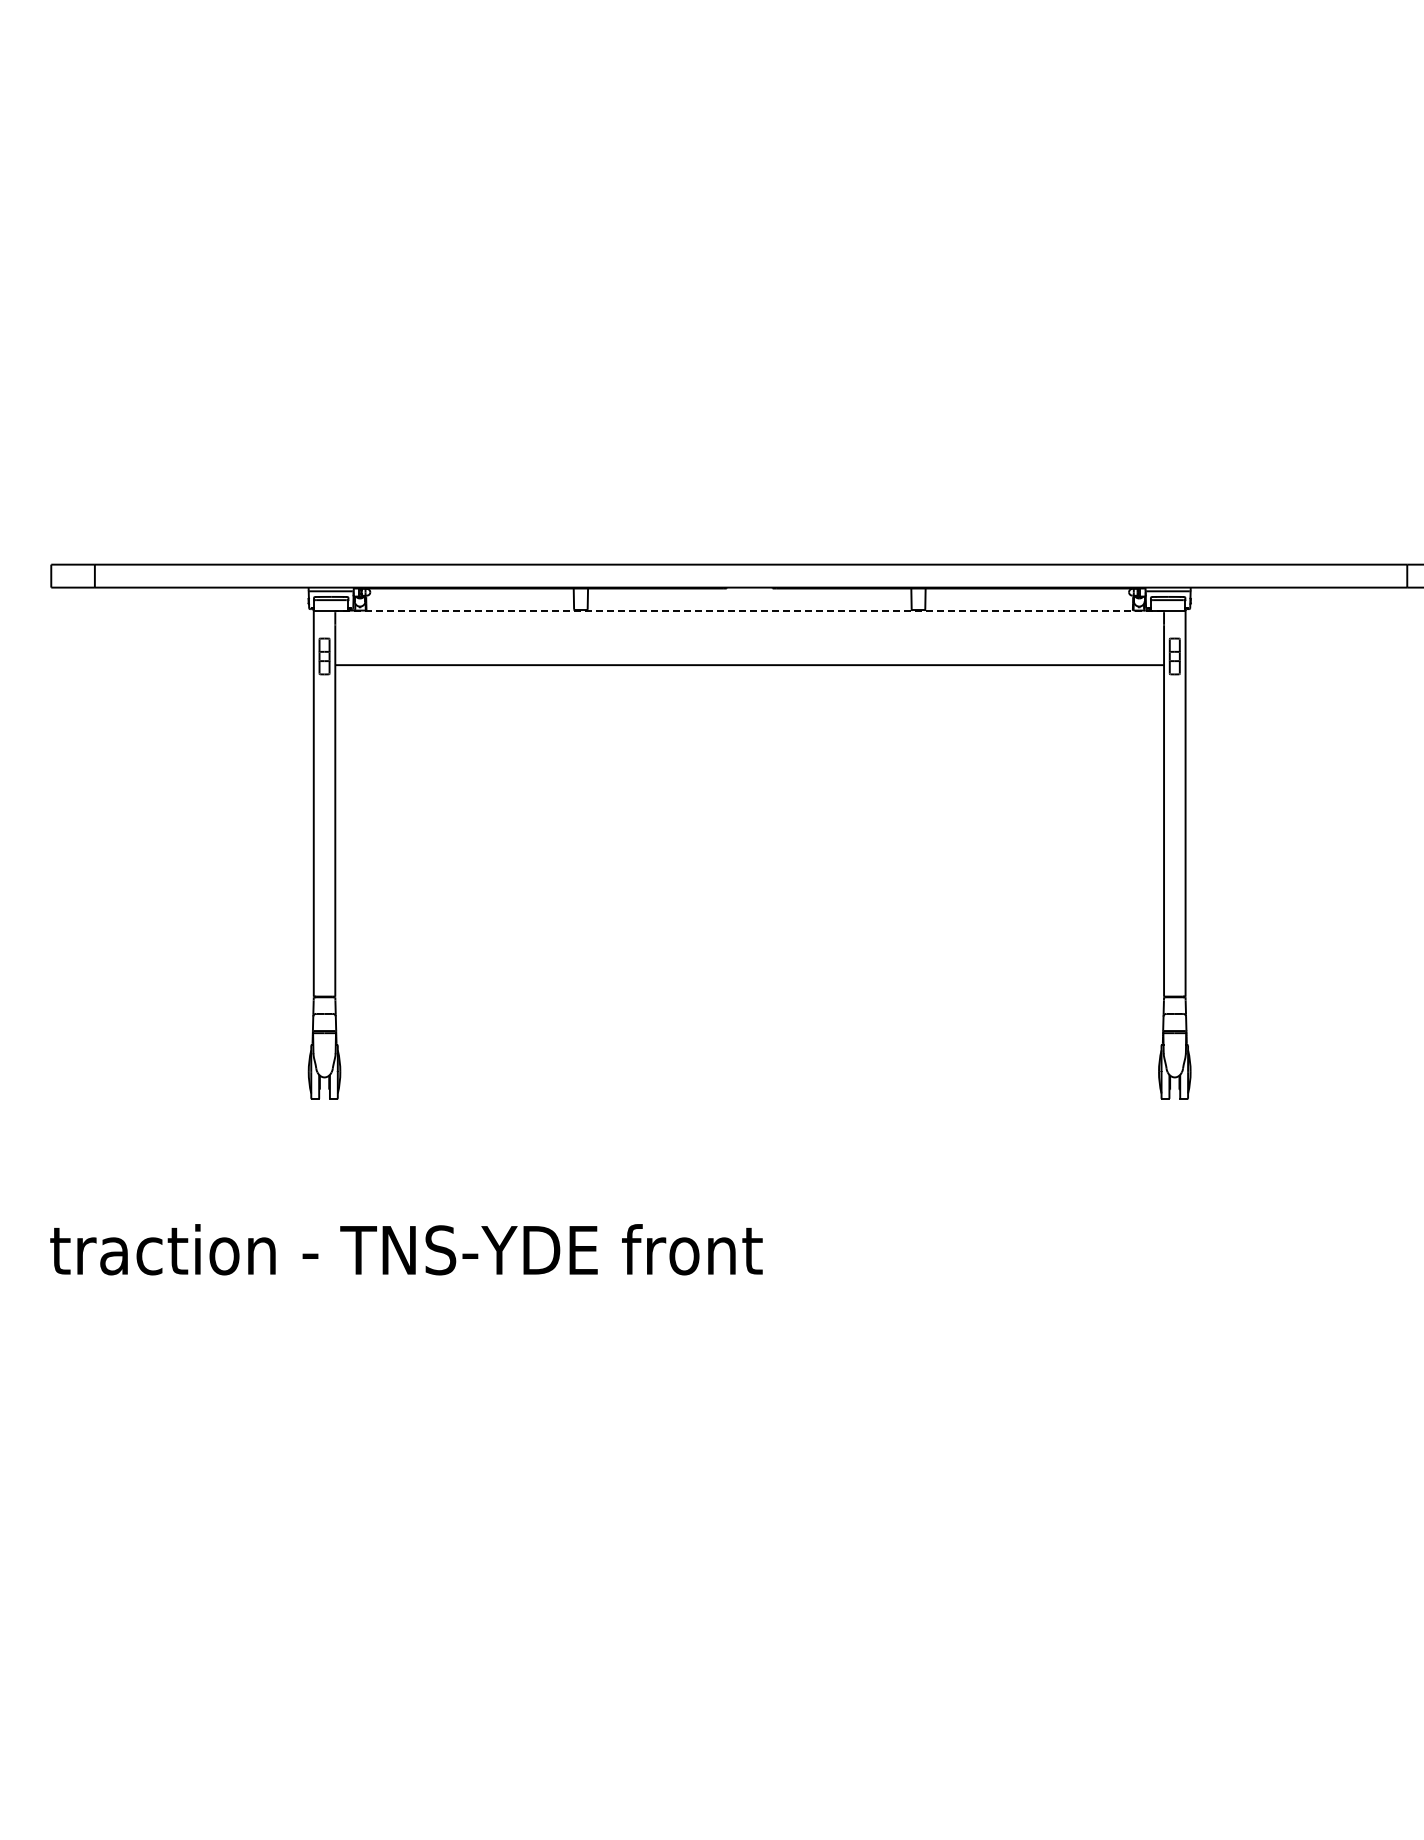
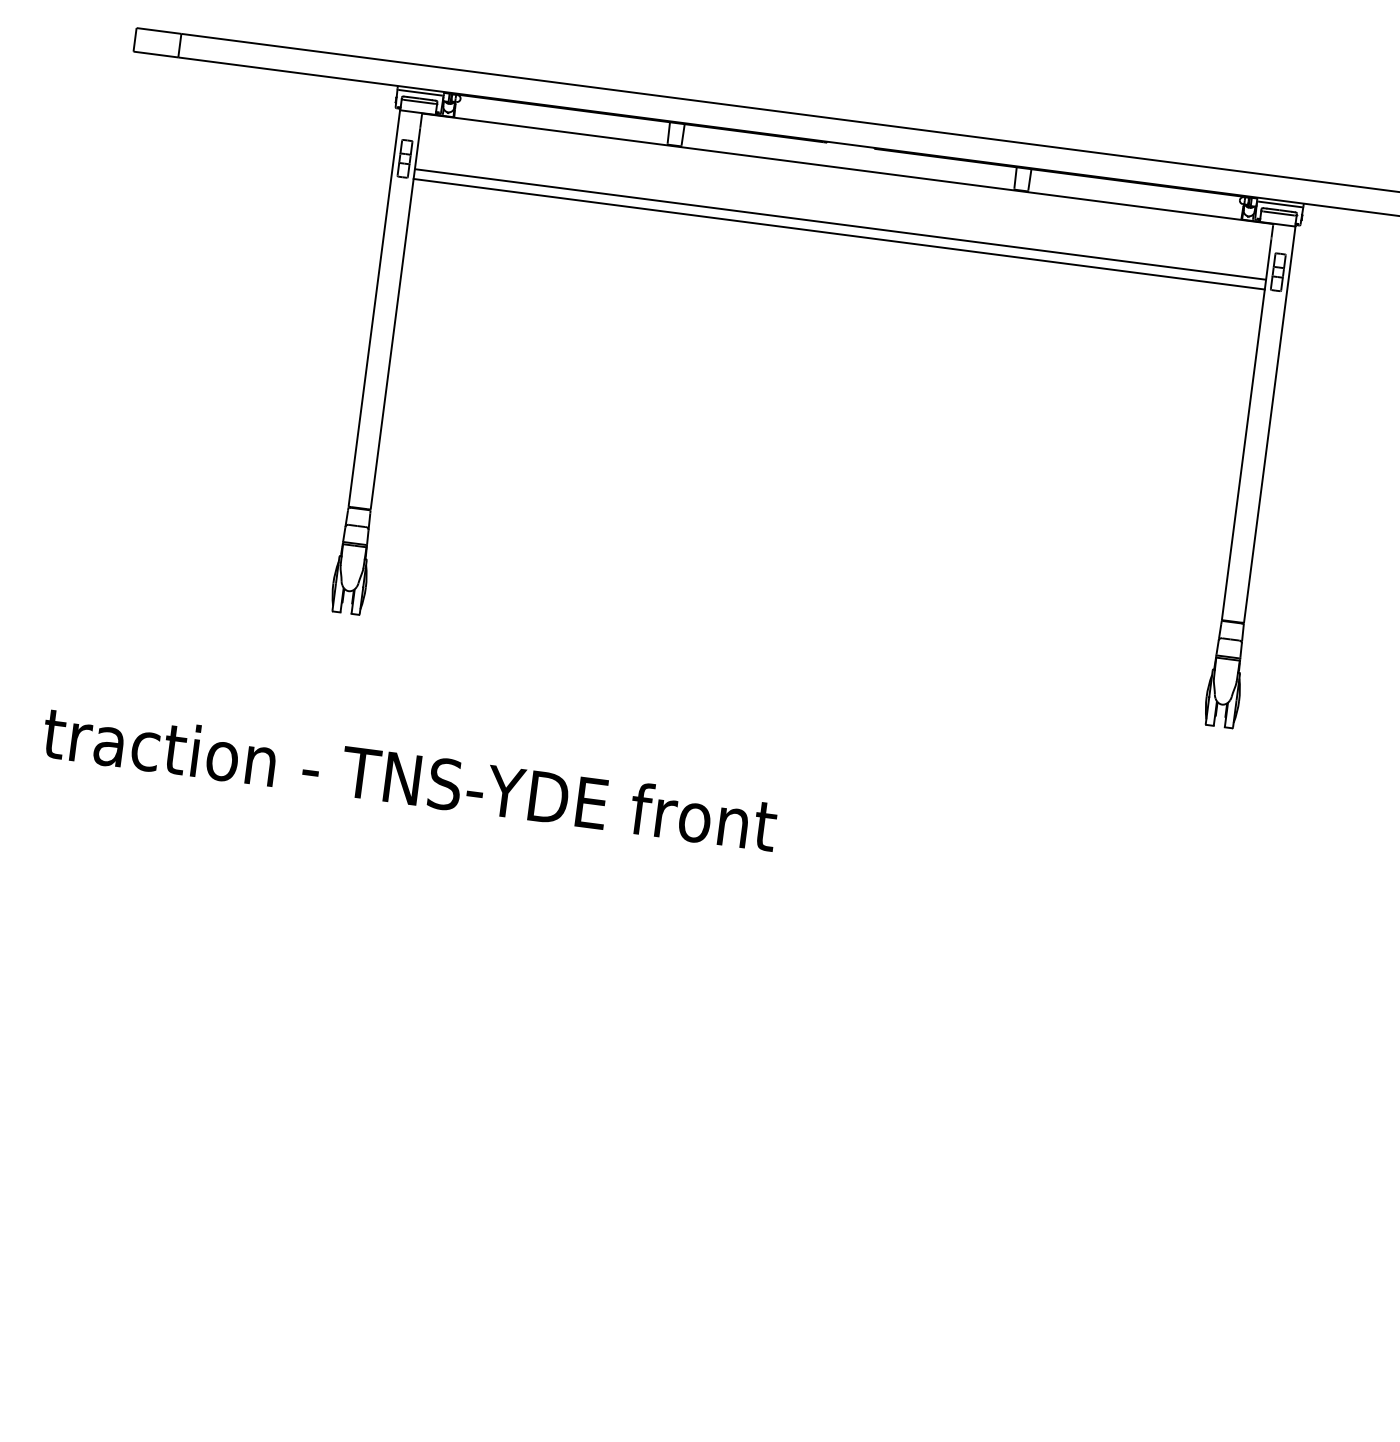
line: (749, 610) -> (847, 168), dashed -> solid
line: (749, 674) -> (839, 234), added

